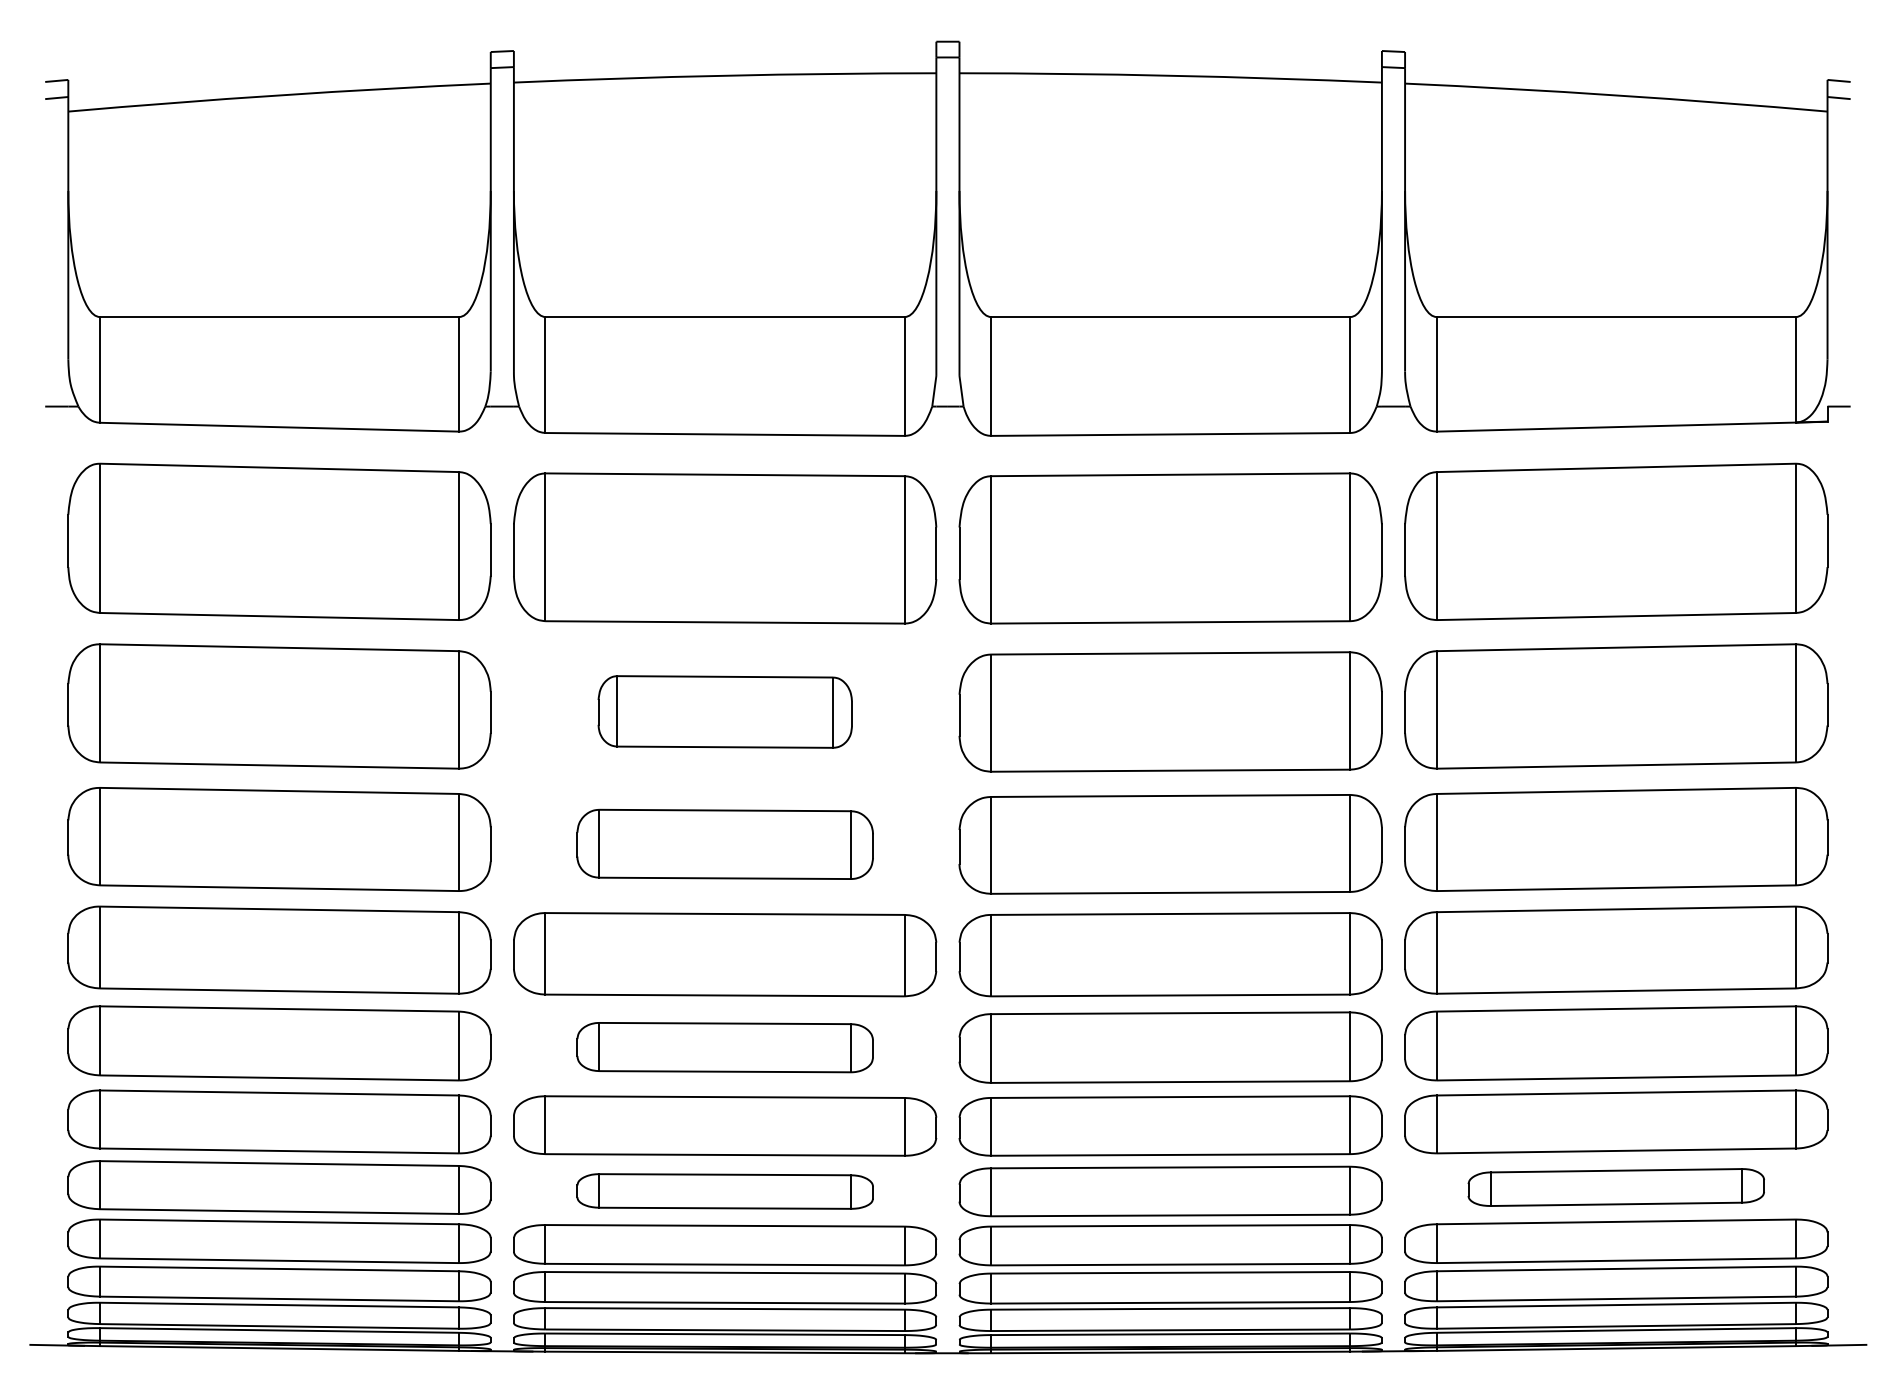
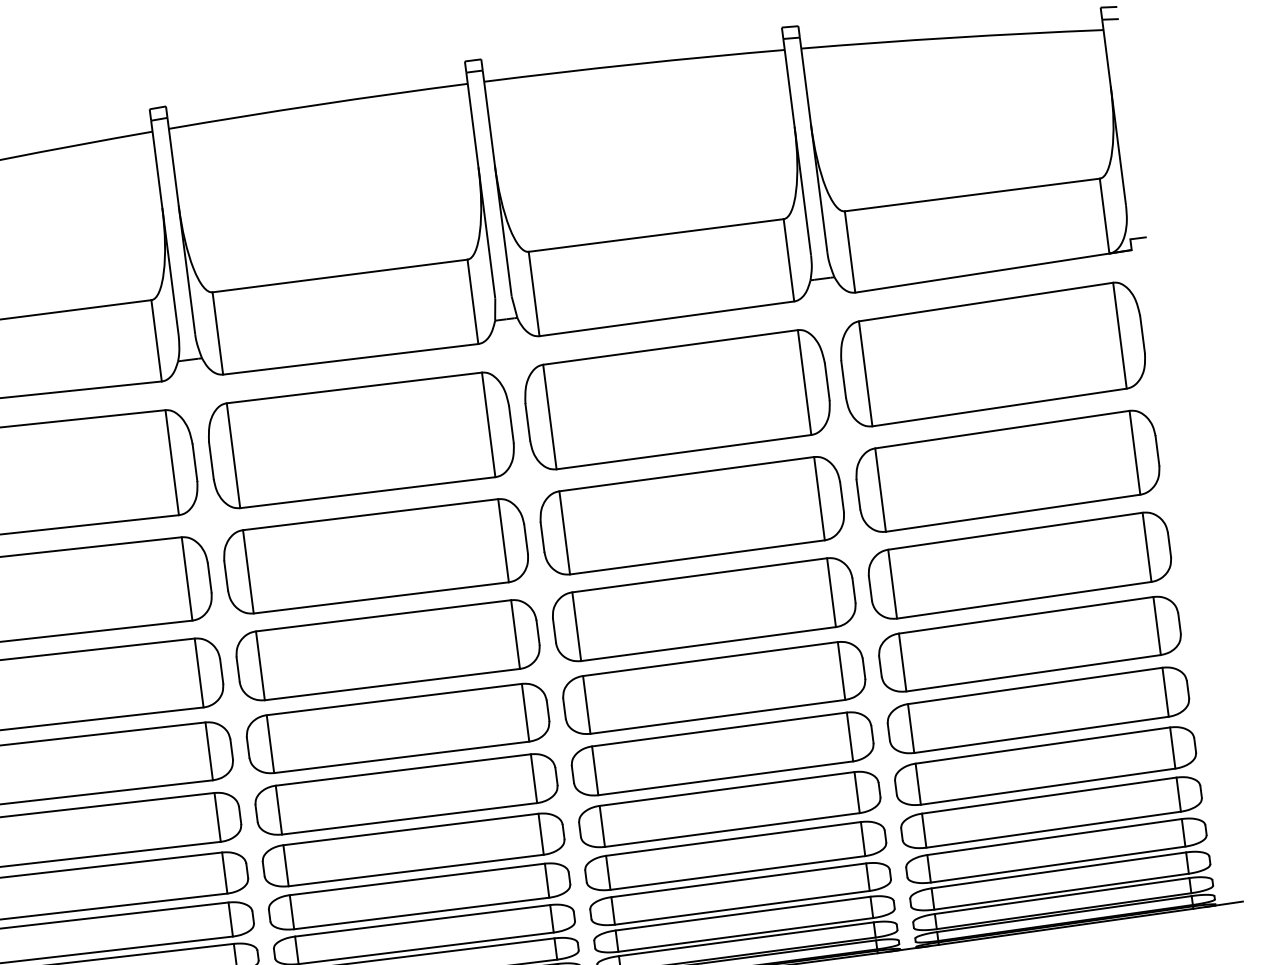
part: (725, 711) -> (376, 555), size x1.67
part: (725, 844) -> (388, 650), size x1.43
part: (725, 1047) -> (406, 794), size x1.43
part: (1616, 1187) -> (1051, 812), size x1.43
part: (725, 1191) -> (419, 896), size x1.43

